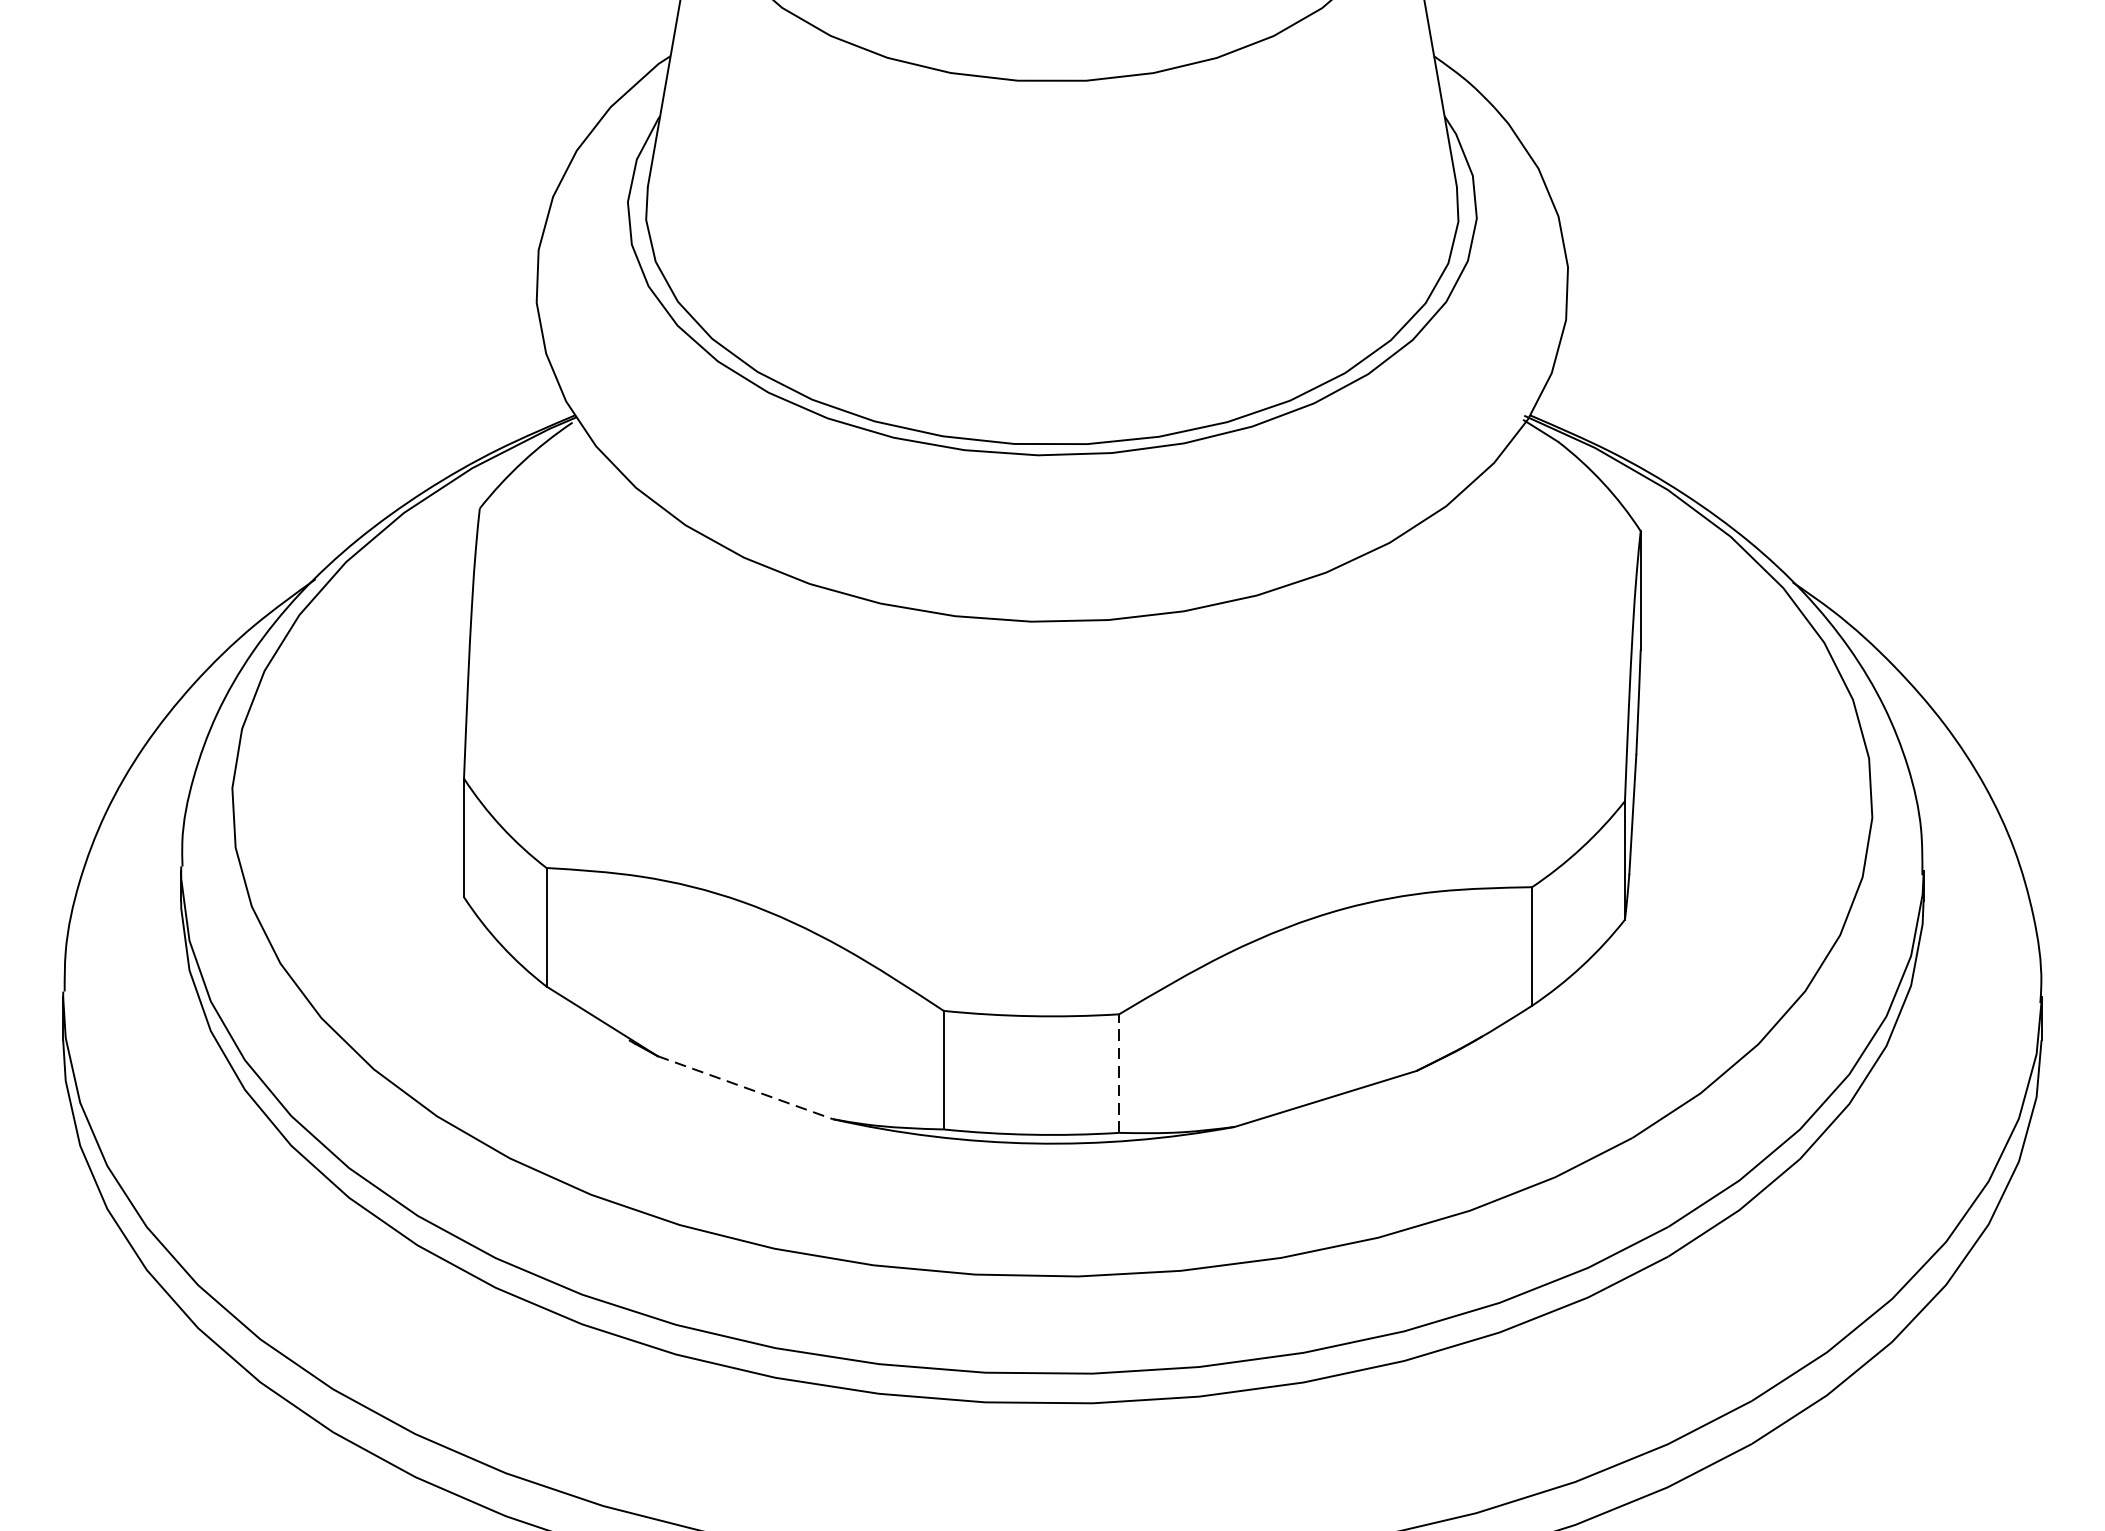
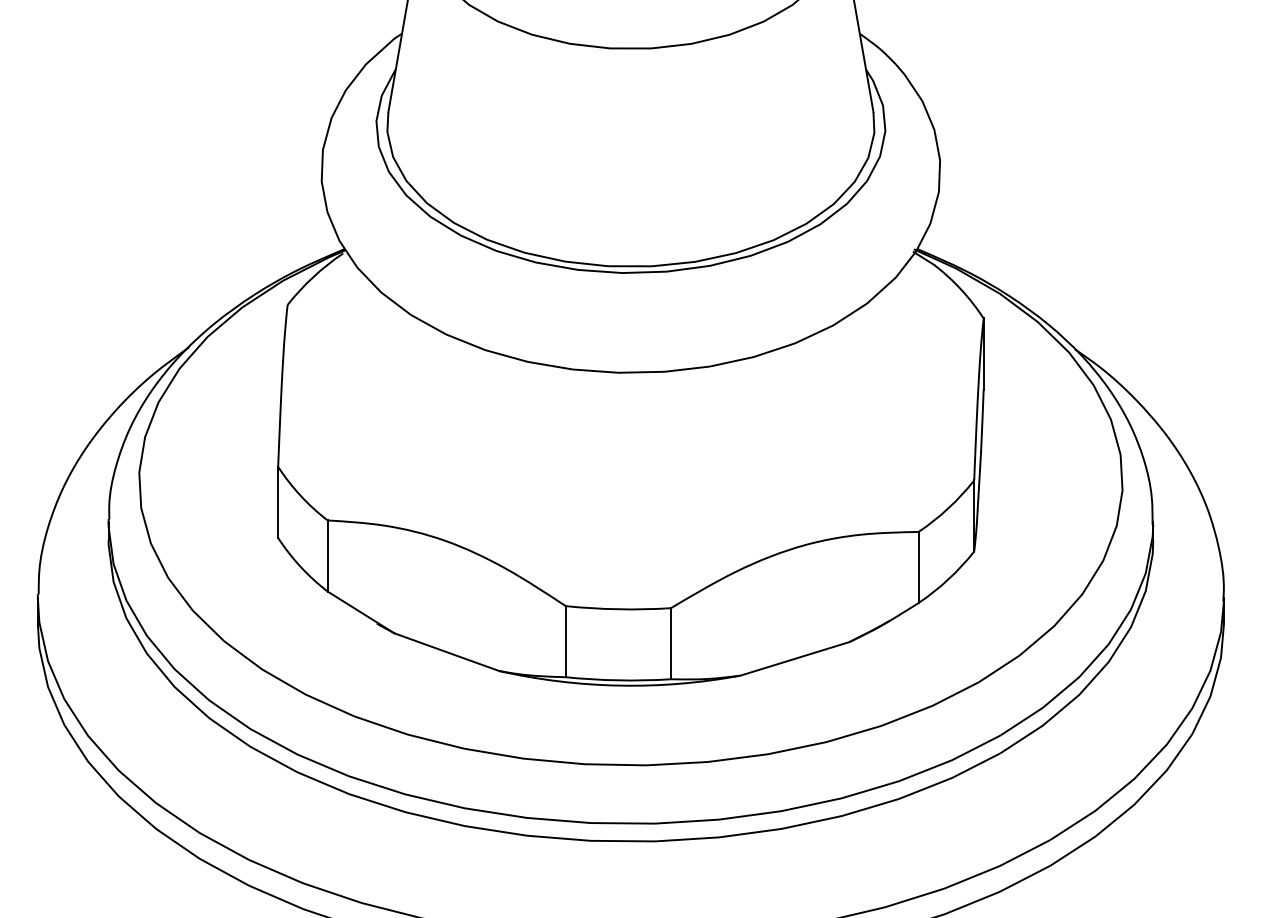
line: (1118, 1073) -> (670, 643), dashed -> solid
line: (744, 1088) -> (446, 652), dashed -> solid

